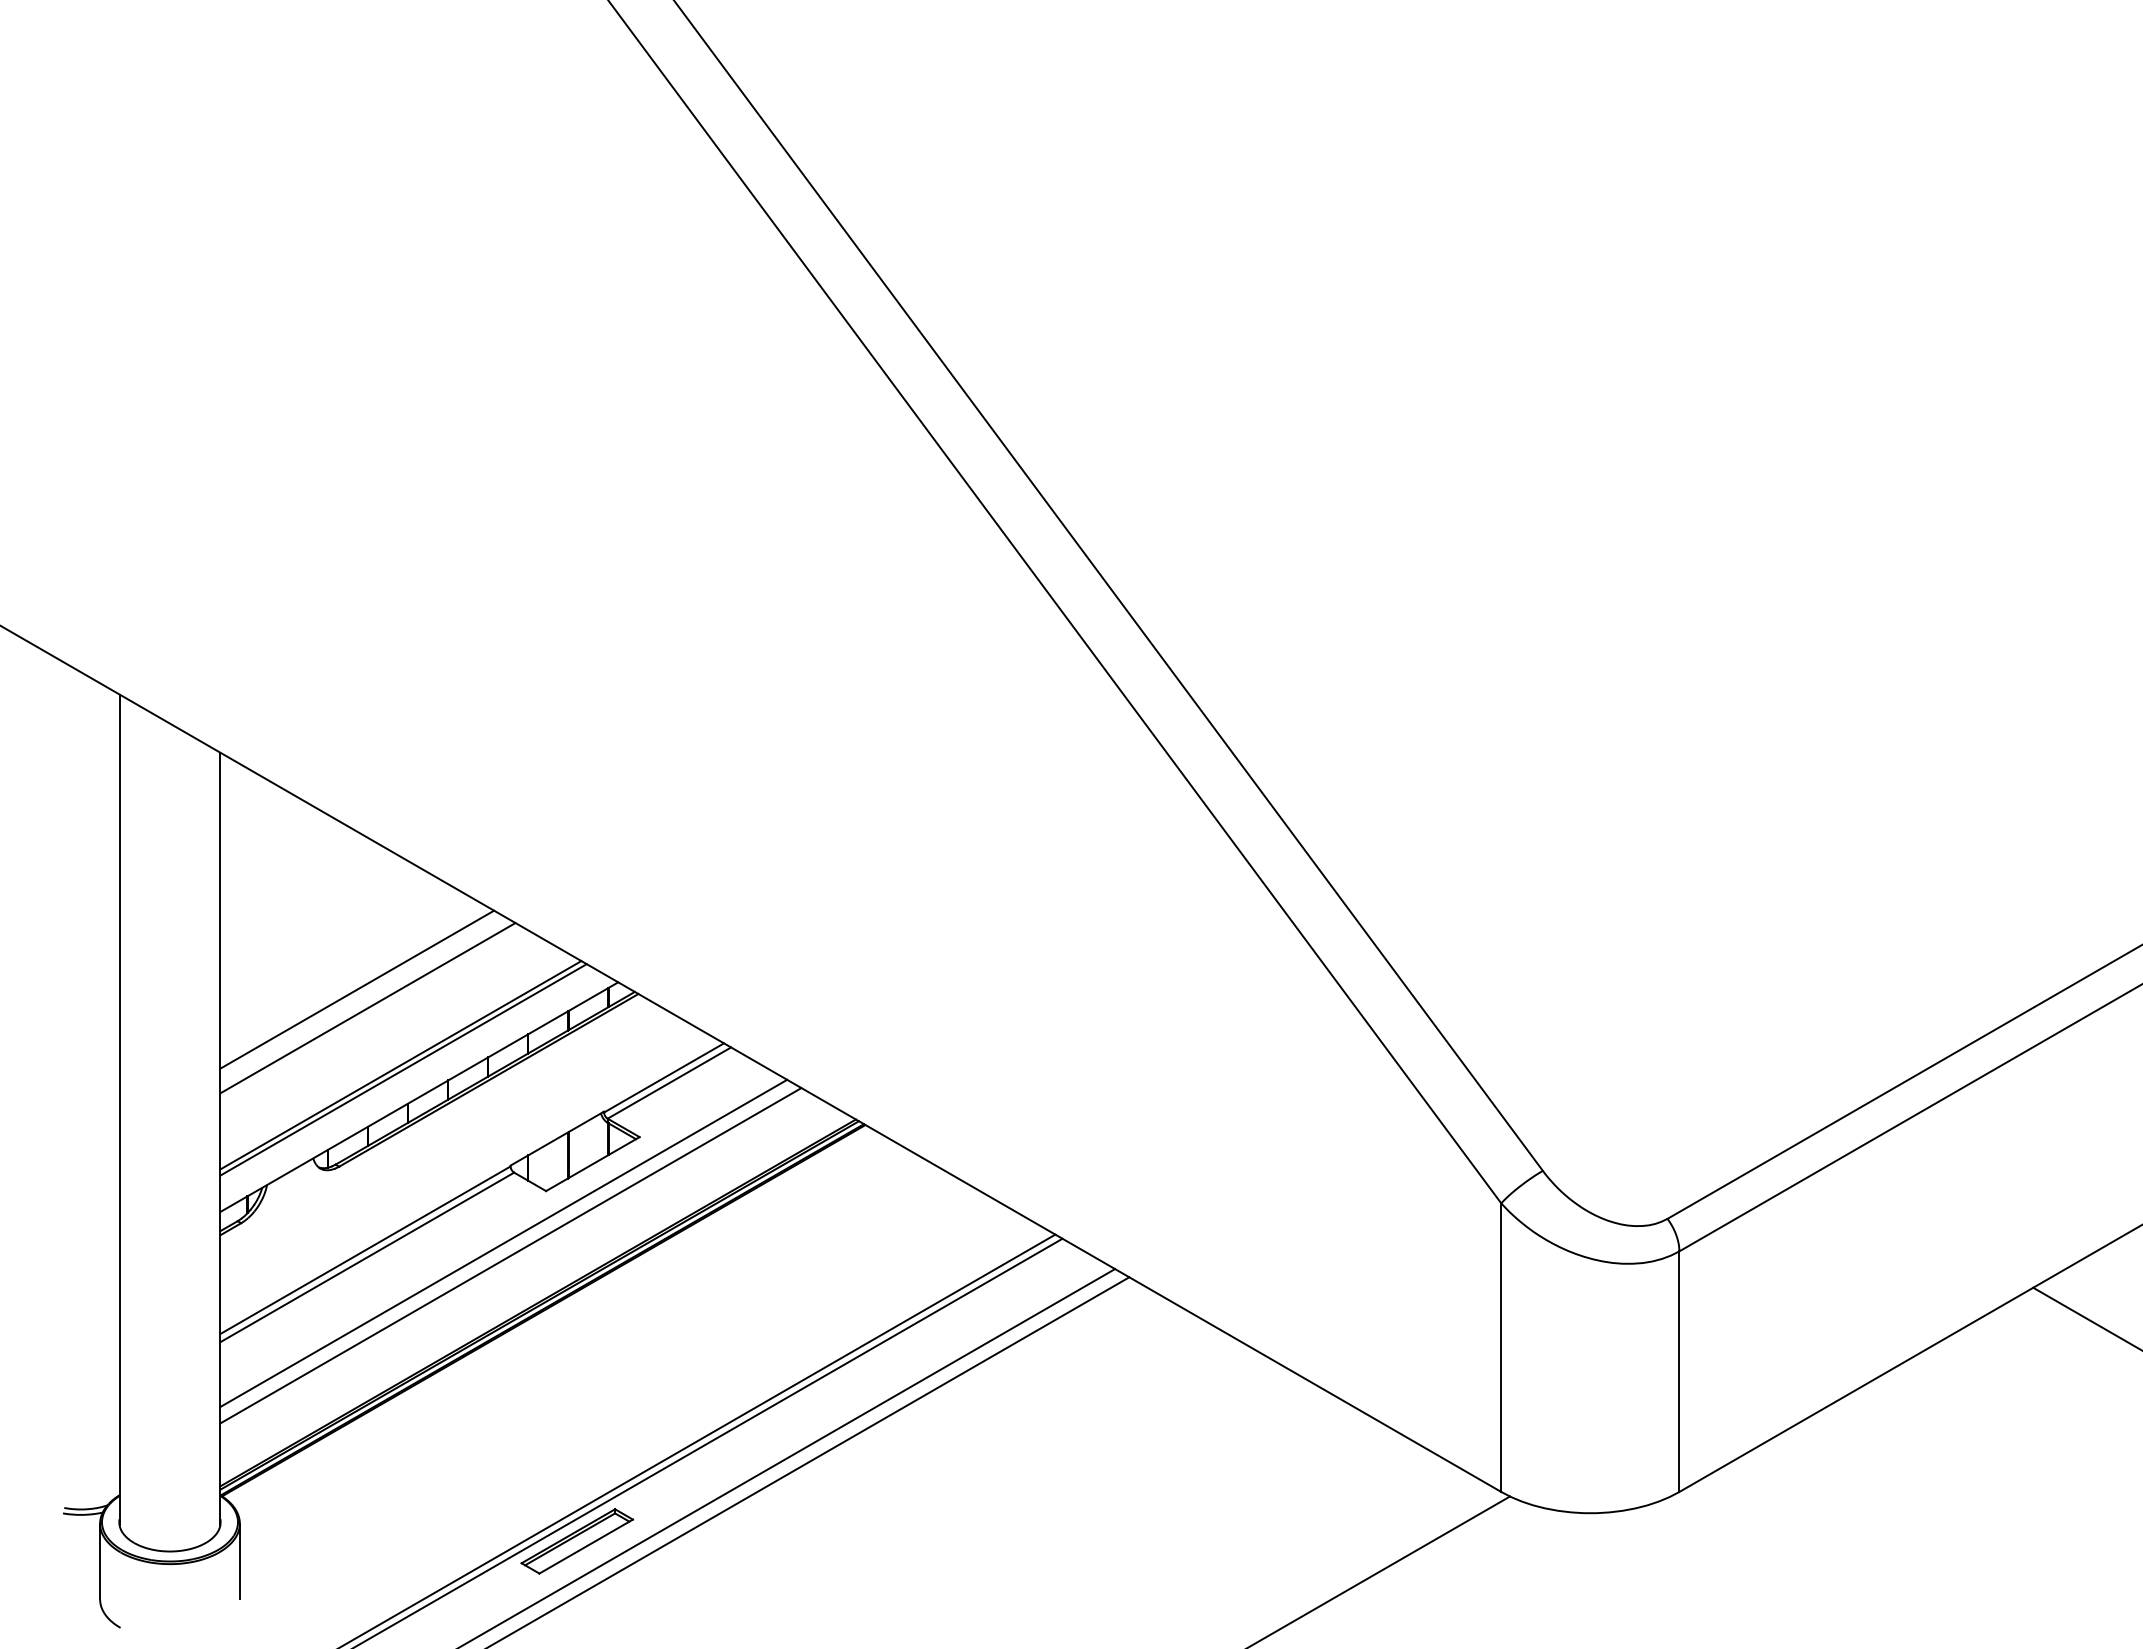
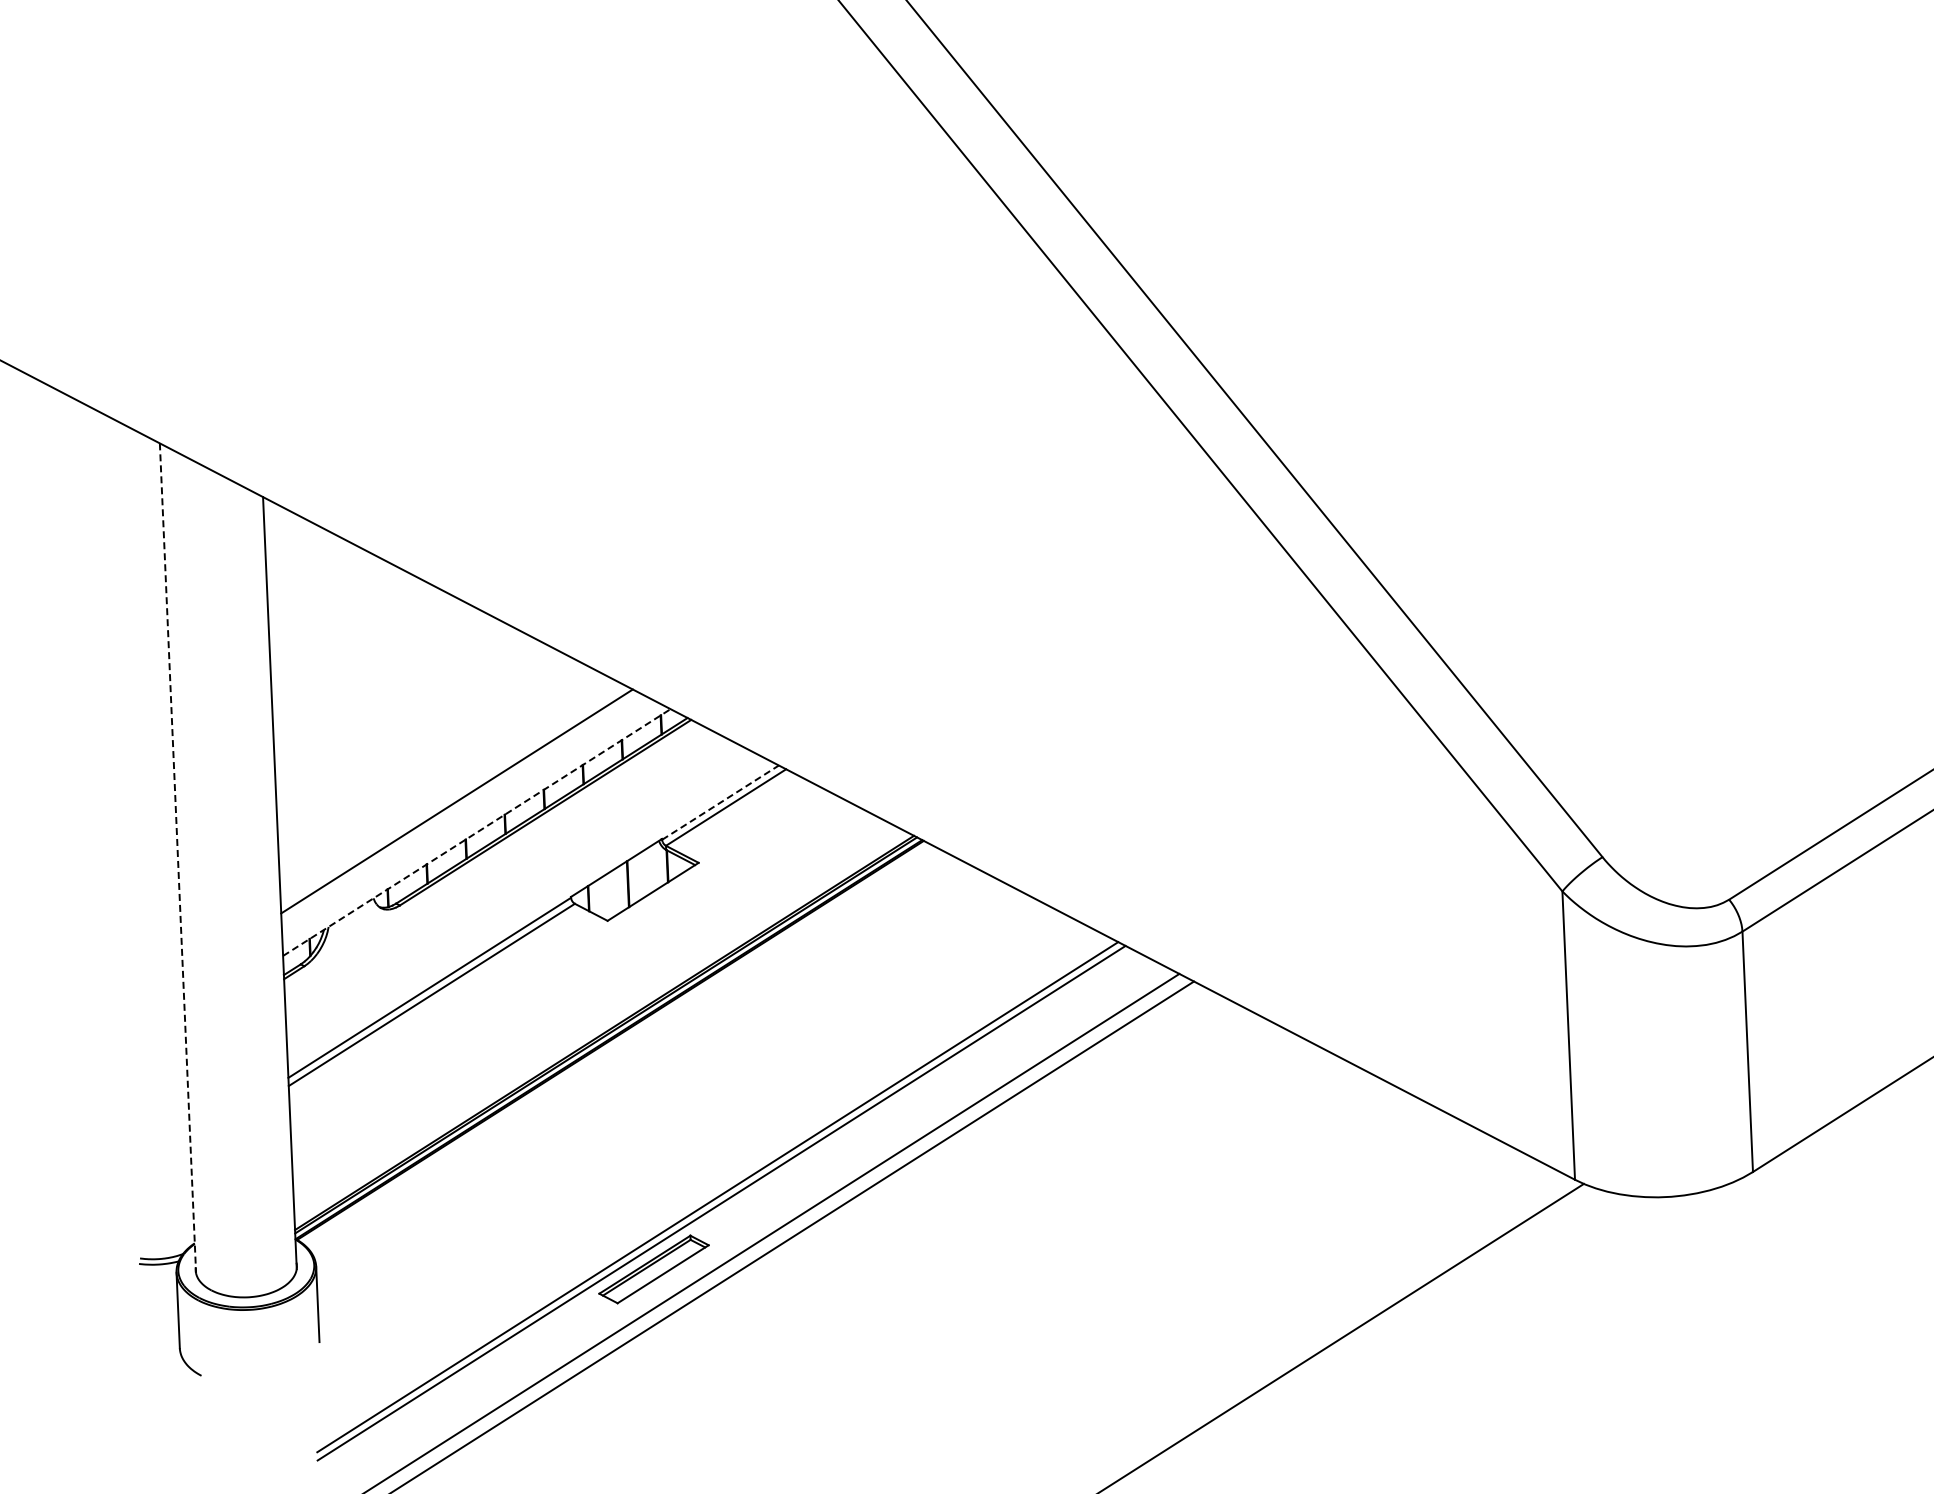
line: (357, 989) -> (410, 727), removed
line: (367, 1008) -> (421, 746), removed
line: (403, 1069) -> (459, 805), removed
line: (664, 1077) -> (720, 802), solid -> dashed
line: (419, 1097) -> (477, 832), solid -> dashed
line: (119, 1110) -> (177, 858), solid -> dashed
line: (503, 1243) -> (567, 975), removed
line: (510, 1255) -> (574, 986), removed

